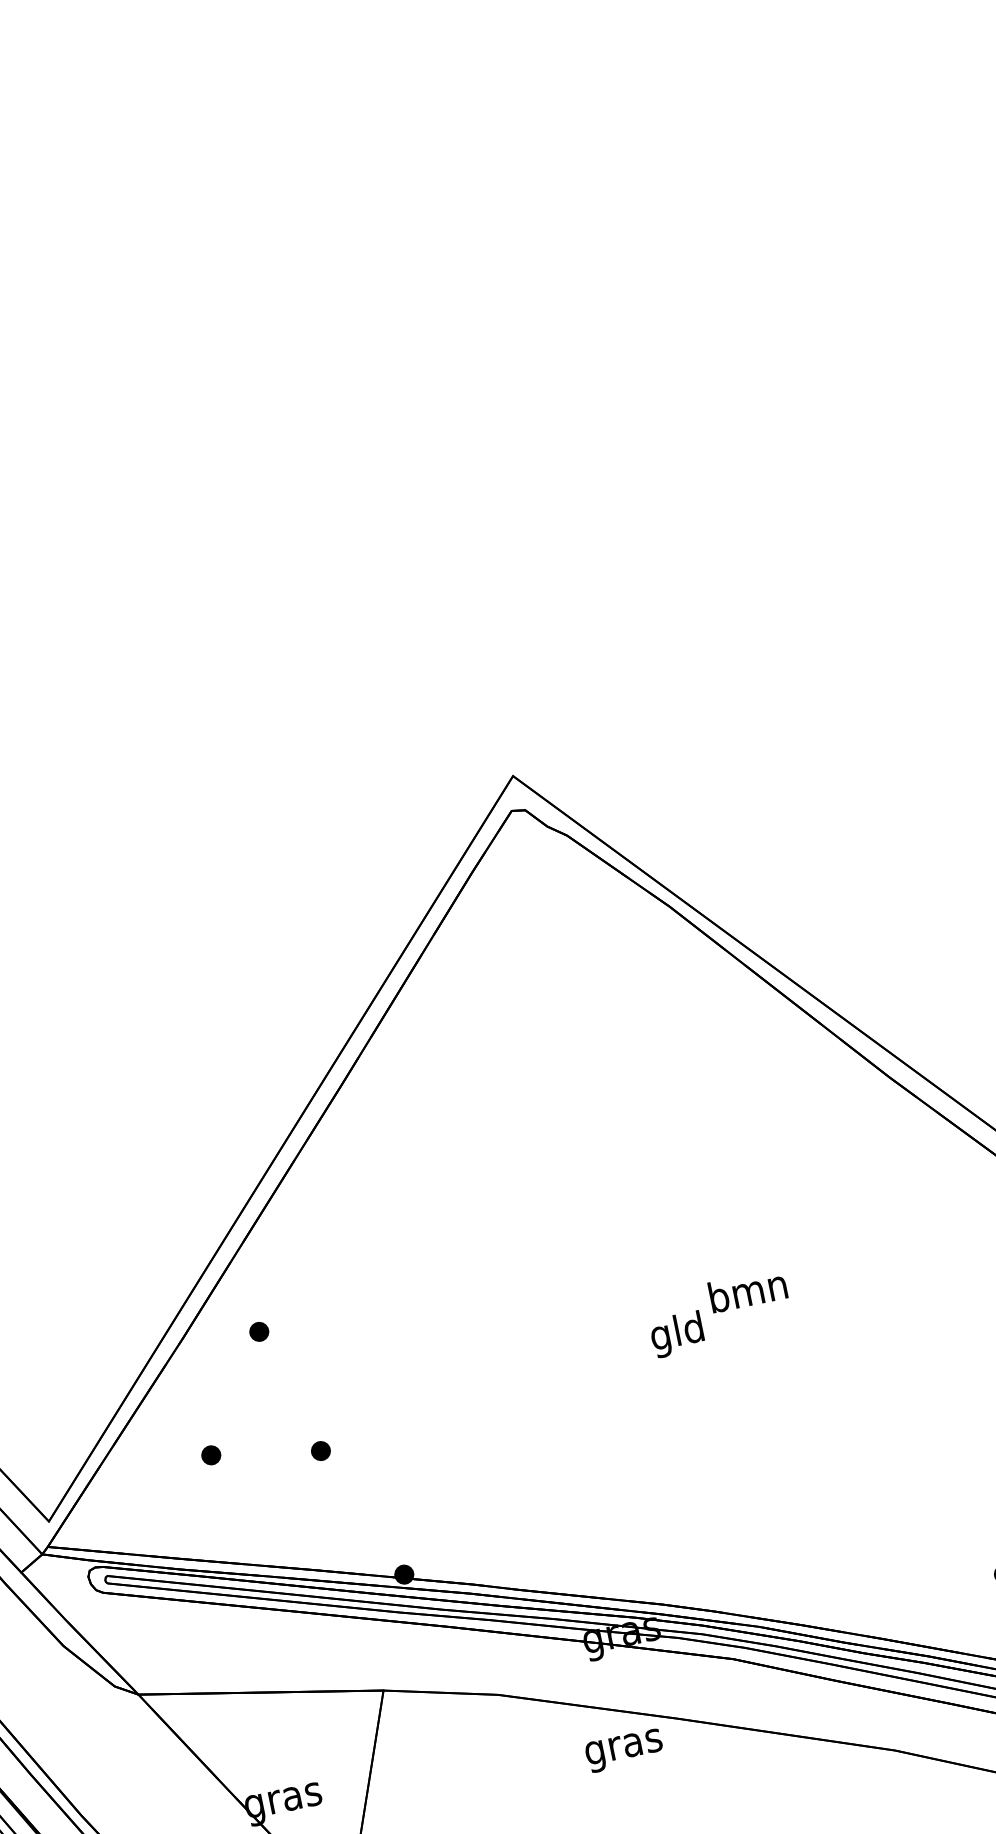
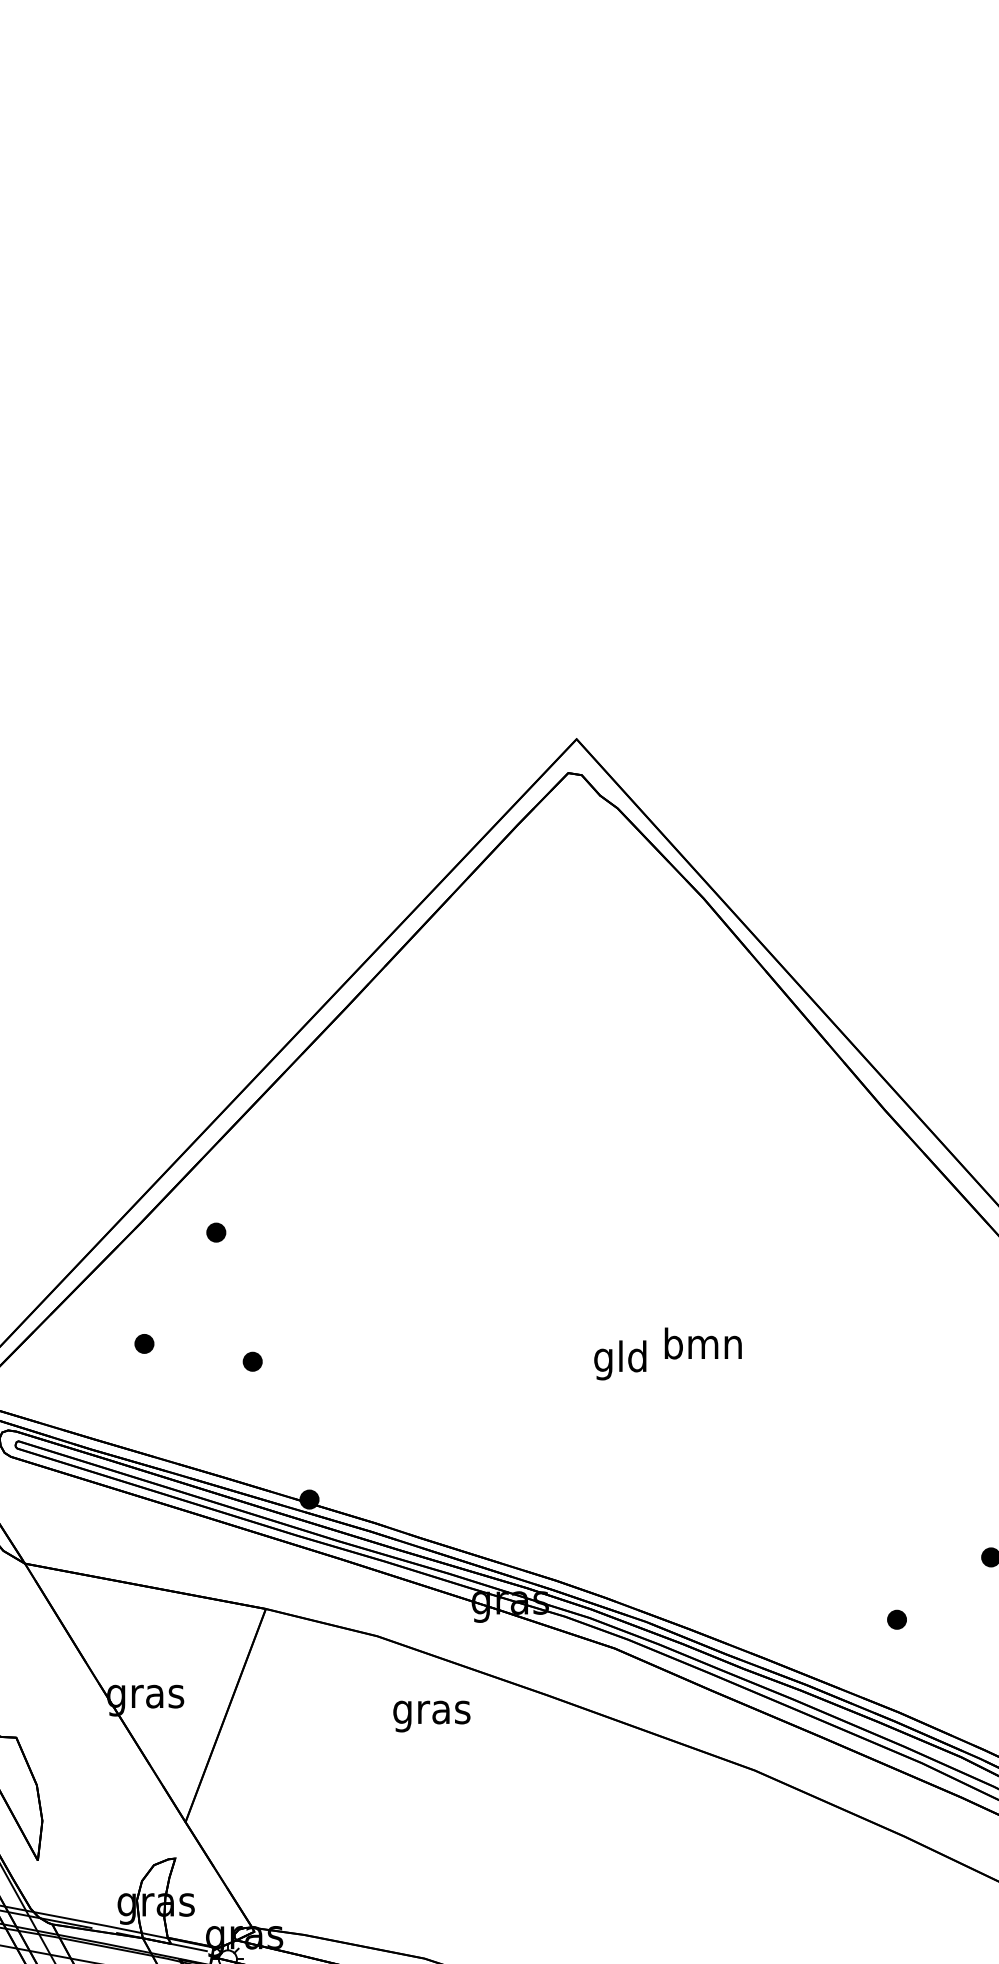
text: (747, 1290) -> (702, 1343), moved
text: (677, 1334) -> (620, 1360), moved
text: (624, 1750) -> (431, 1716), moved

